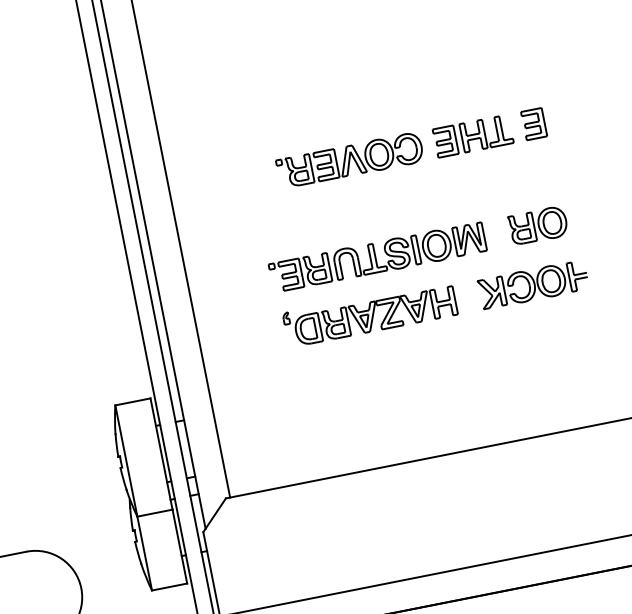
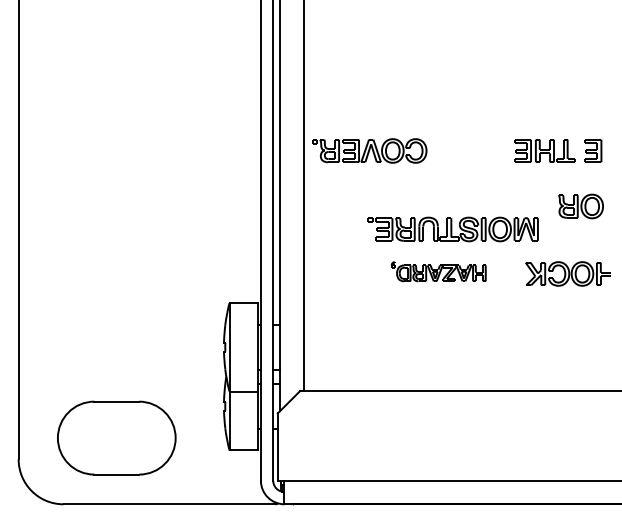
part: (349, 160) -> (369, 150), moved
part: (537, 225) -> (580, 206), moved
part: (369, 313) -> (438, 271), size x0.7

